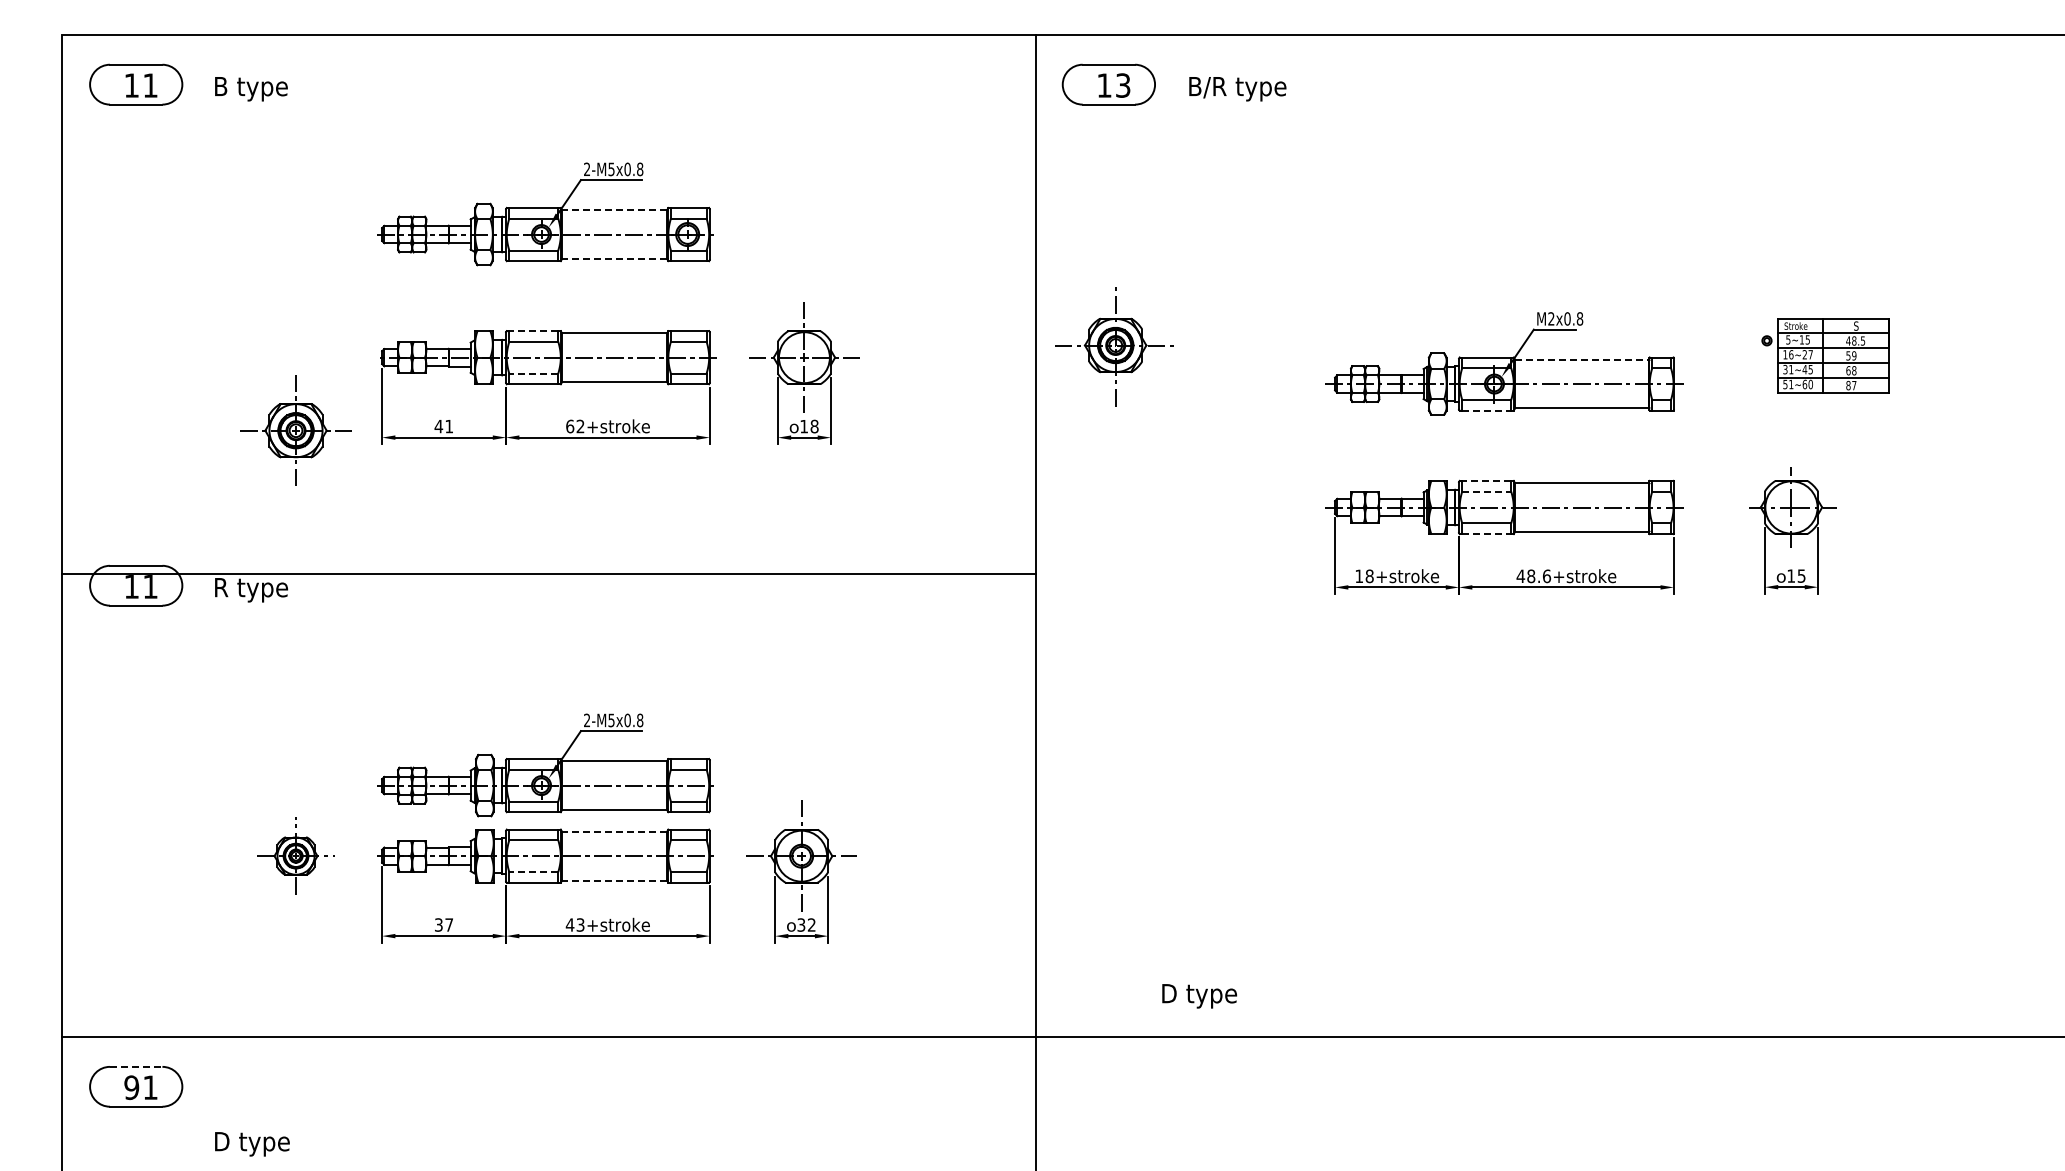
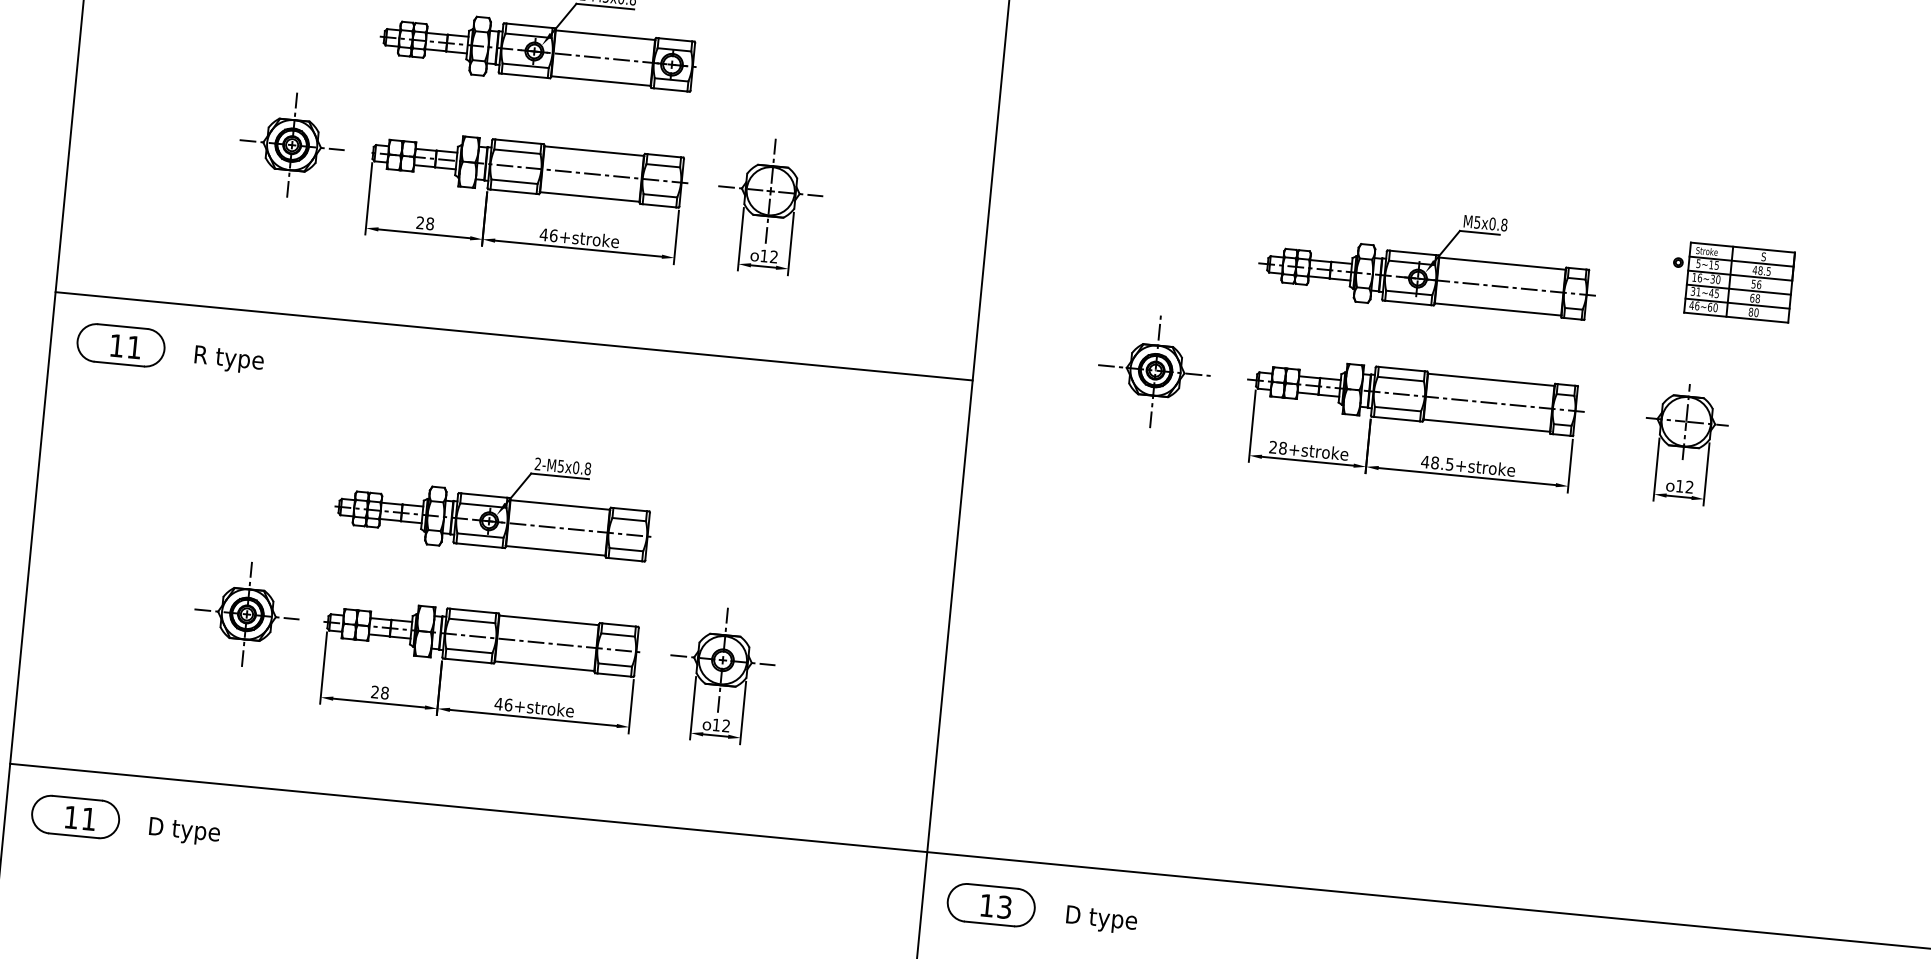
line: (614, 210) -> (605, 35), dashed -> solid
line: (614, 258) -> (600, 80), dashed -> solid
text: (1551, 318) -> (1477, 222), M2x0.8 -> M5x0.8
line: (533, 331) -> (518, 142), dashed -> solid
part: (1114, 346) -> (1154, 371), moved
text: (1807, 354) -> (1715, 279), 16~27 -> 16~30
text: (1854, 355) -> (1759, 284), 59 -> 56
line: (1582, 359) -> (1503, 263), dashed -> solid
line: (533, 373) -> (514, 181), dashed -> solid
text: (1788, 384) -> (1694, 305), 51~60 -> 46~60
text: (1854, 385) -> (1756, 312), 87 -> 80
line: (1487, 410) -> (1408, 302), dashed -> solid
text: (443, 426) -> (424, 223), 41 -> 28
text: (574, 426) -> (548, 235), 62+stroke -> 46+stroke
text: (814, 426) -> (773, 256), 18 -> 12
part: (295, 430) -> (291, 144), moved
line: (1486, 480) -> (1401, 368), dashed -> solid
line: (1487, 491) -> (1401, 379), dashed -> solid
line: (1487, 534) -> (1397, 419), dashed -> solid
line: (548, 574) -> (513, 336), moved
text: (1358, 575) -> (1272, 446), 18+stroke -> 28+stroke
text: (1801, 575) -> (1689, 486), 15 -> 12
text: (1547, 576) -> (1450, 464), 48.6+stroke -> 48.5+stroke
part: (545, 765) -> (494, 502), moved
line: (614, 831) -> (549, 620), dashed -> solid
part: (295, 855) -> (246, 613), size x1.43
line: (533, 872) -> (469, 651), dashed -> solid
line: (614, 880) -> (544, 666), dashed -> solid
text: (444, 924) -> (380, 692), 37 -> 28
text: (580, 924) -> (508, 704), 43+stroke -> 46+stroke
text: (801, 924) -> (716, 724), 32 -> 12
text: (1199, 996) -> (1101, 920), moved
line: (136, 1066) -> (77, 797), dashed -> solid
part: (1108, 1086) -> (990, 904), added
text: (131, 1087) -> (71, 817), 91 -> 11
text: (252, 1144) -> (184, 832), moved

